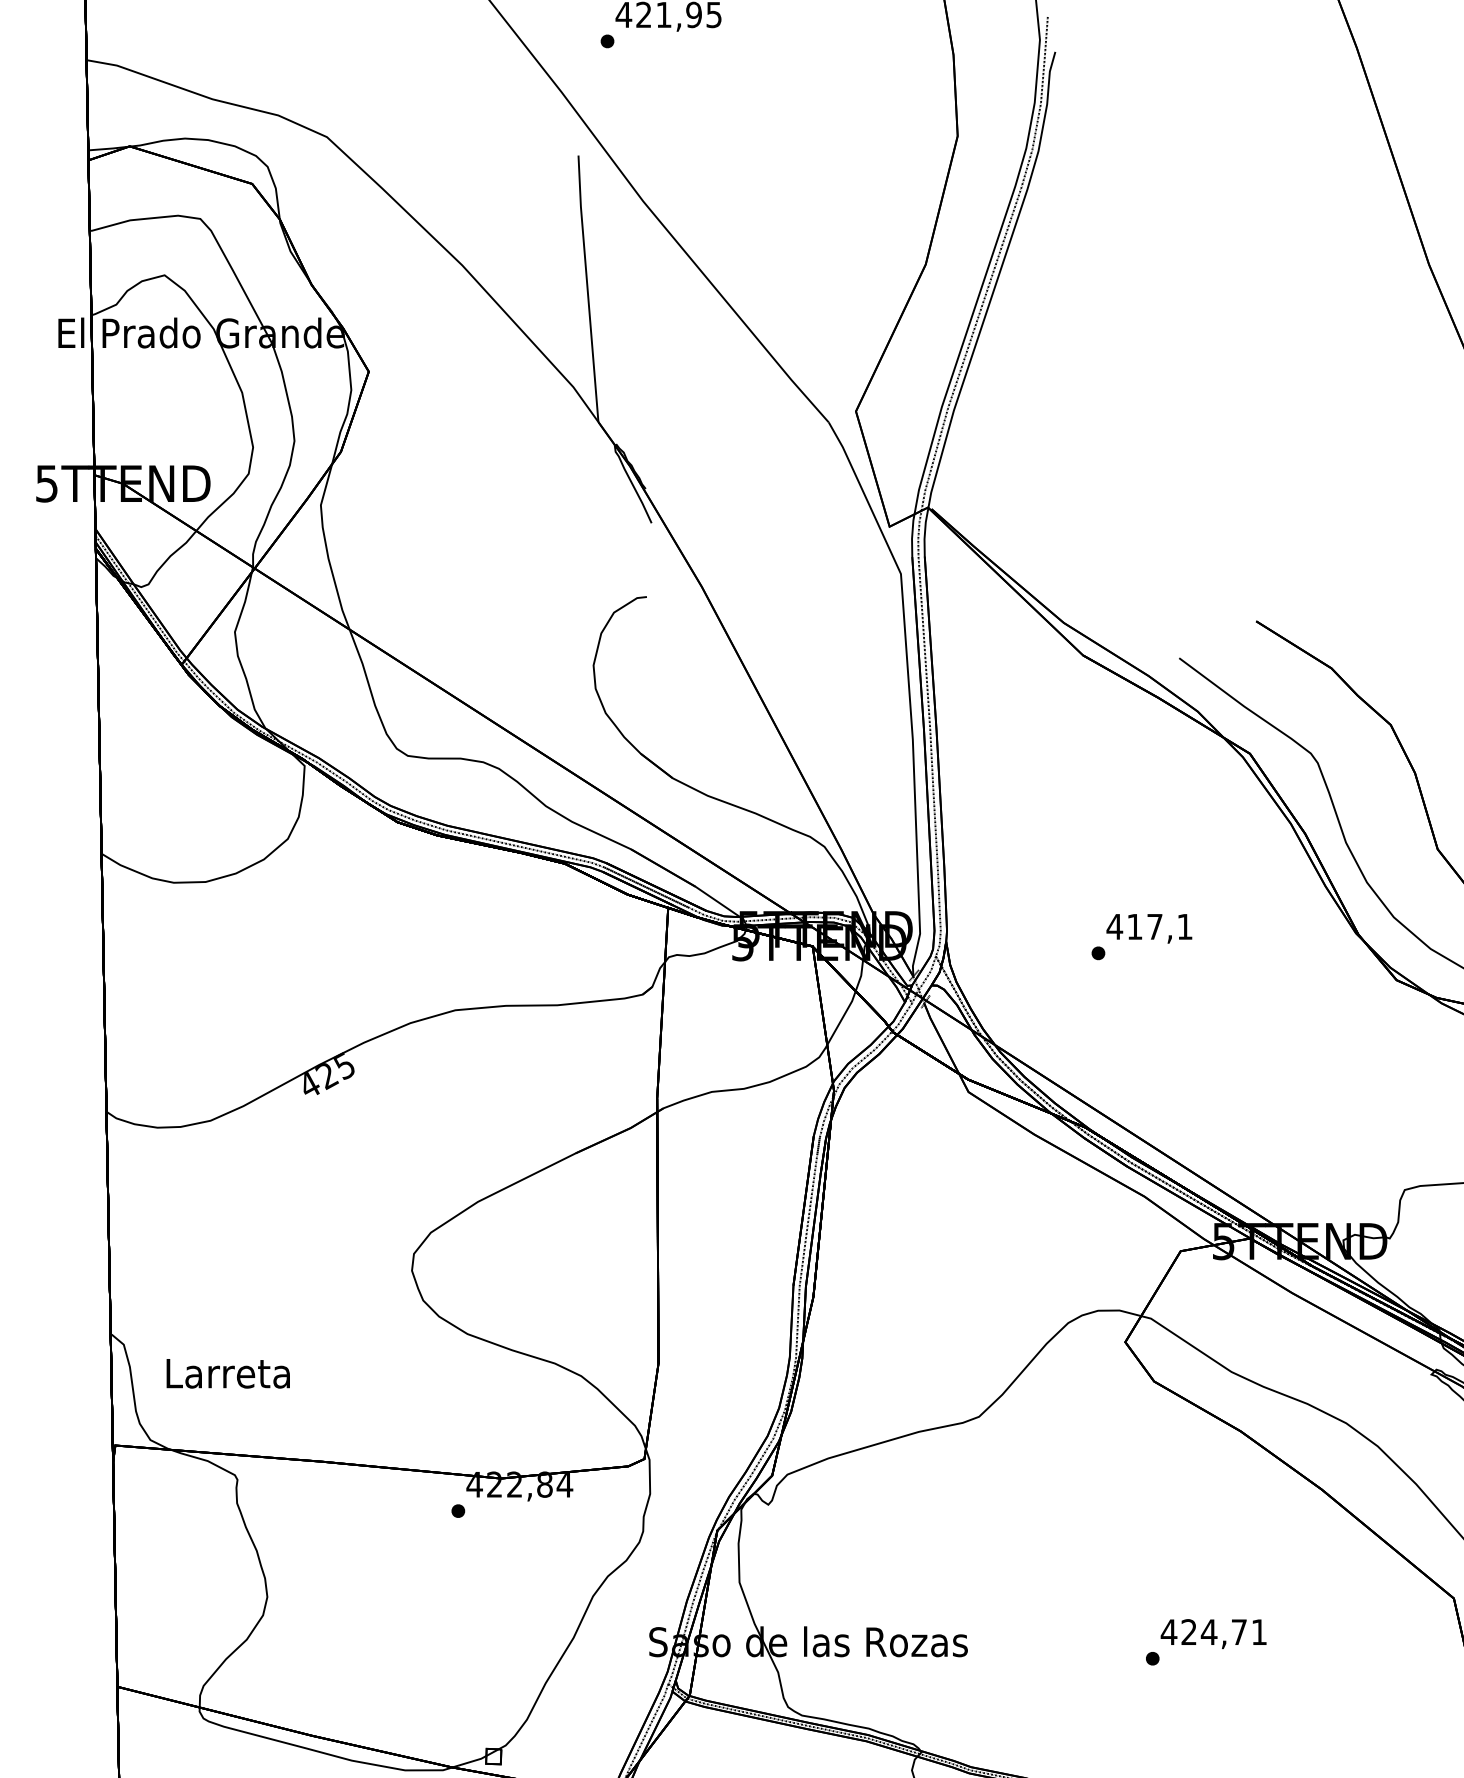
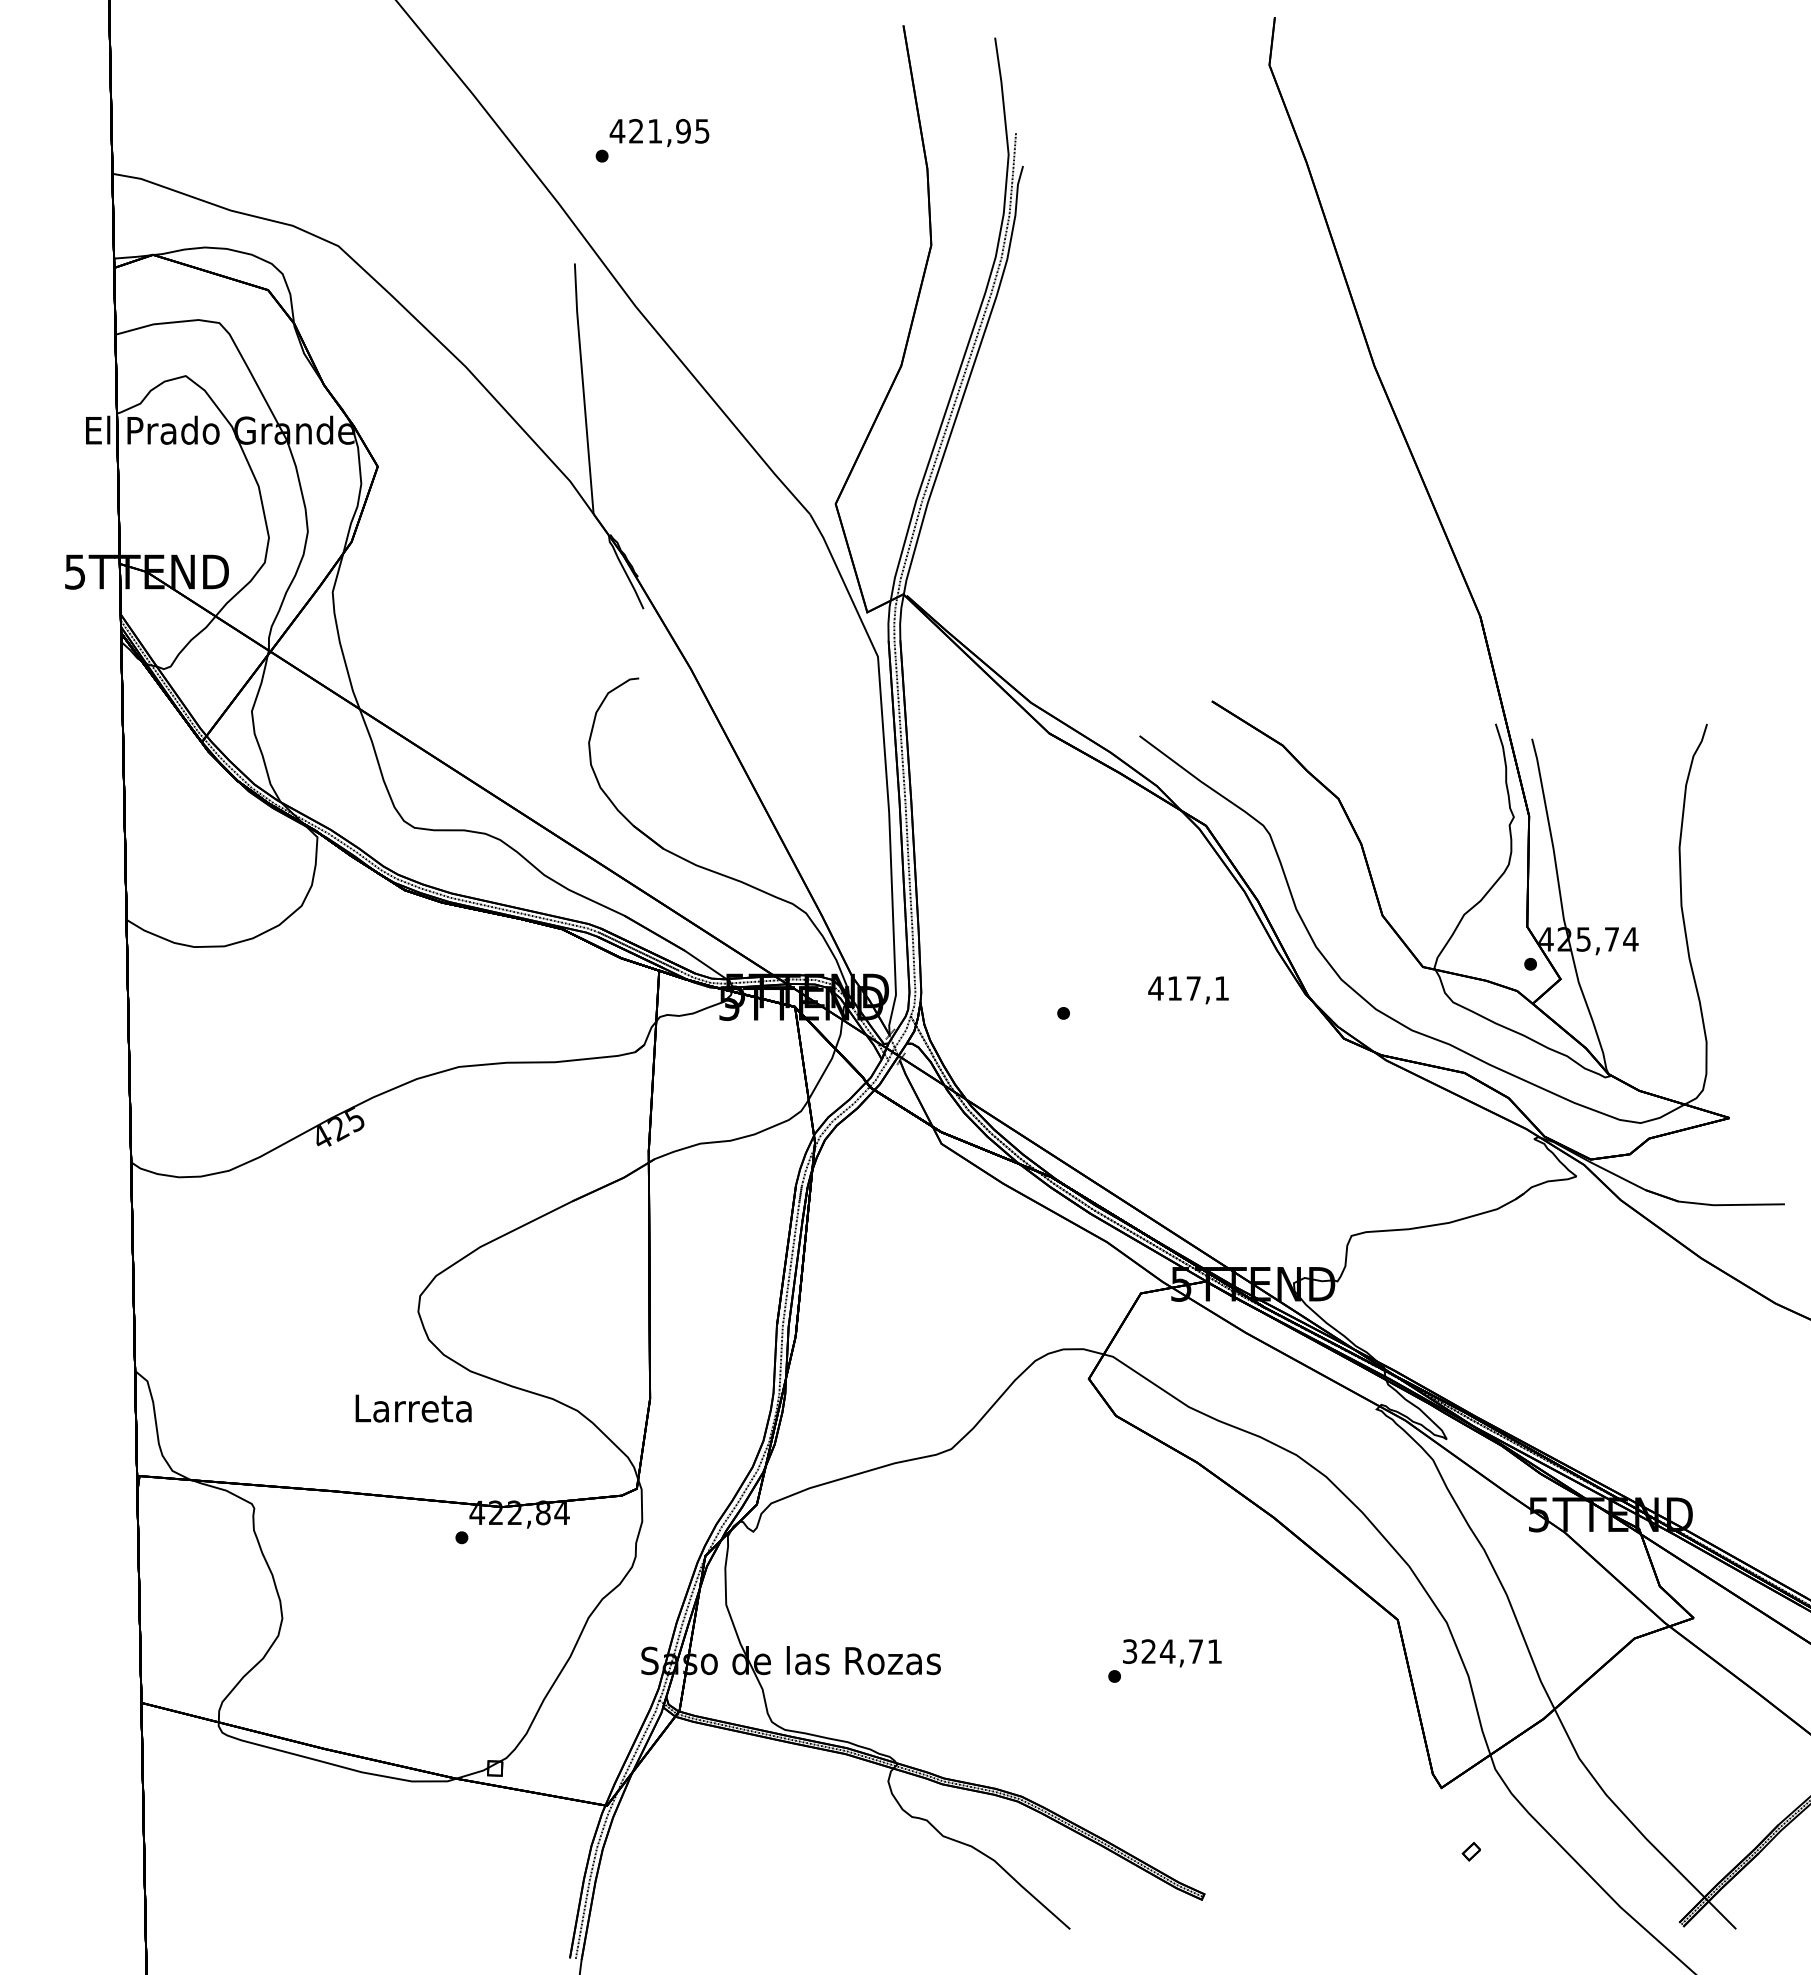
text: (1149, 928) -> (1188, 990), moved
text: (228, 1373) -> (413, 1408), moved
text: (1168, 1632) -> (1129, 1651), 424,71 -> 324,71

